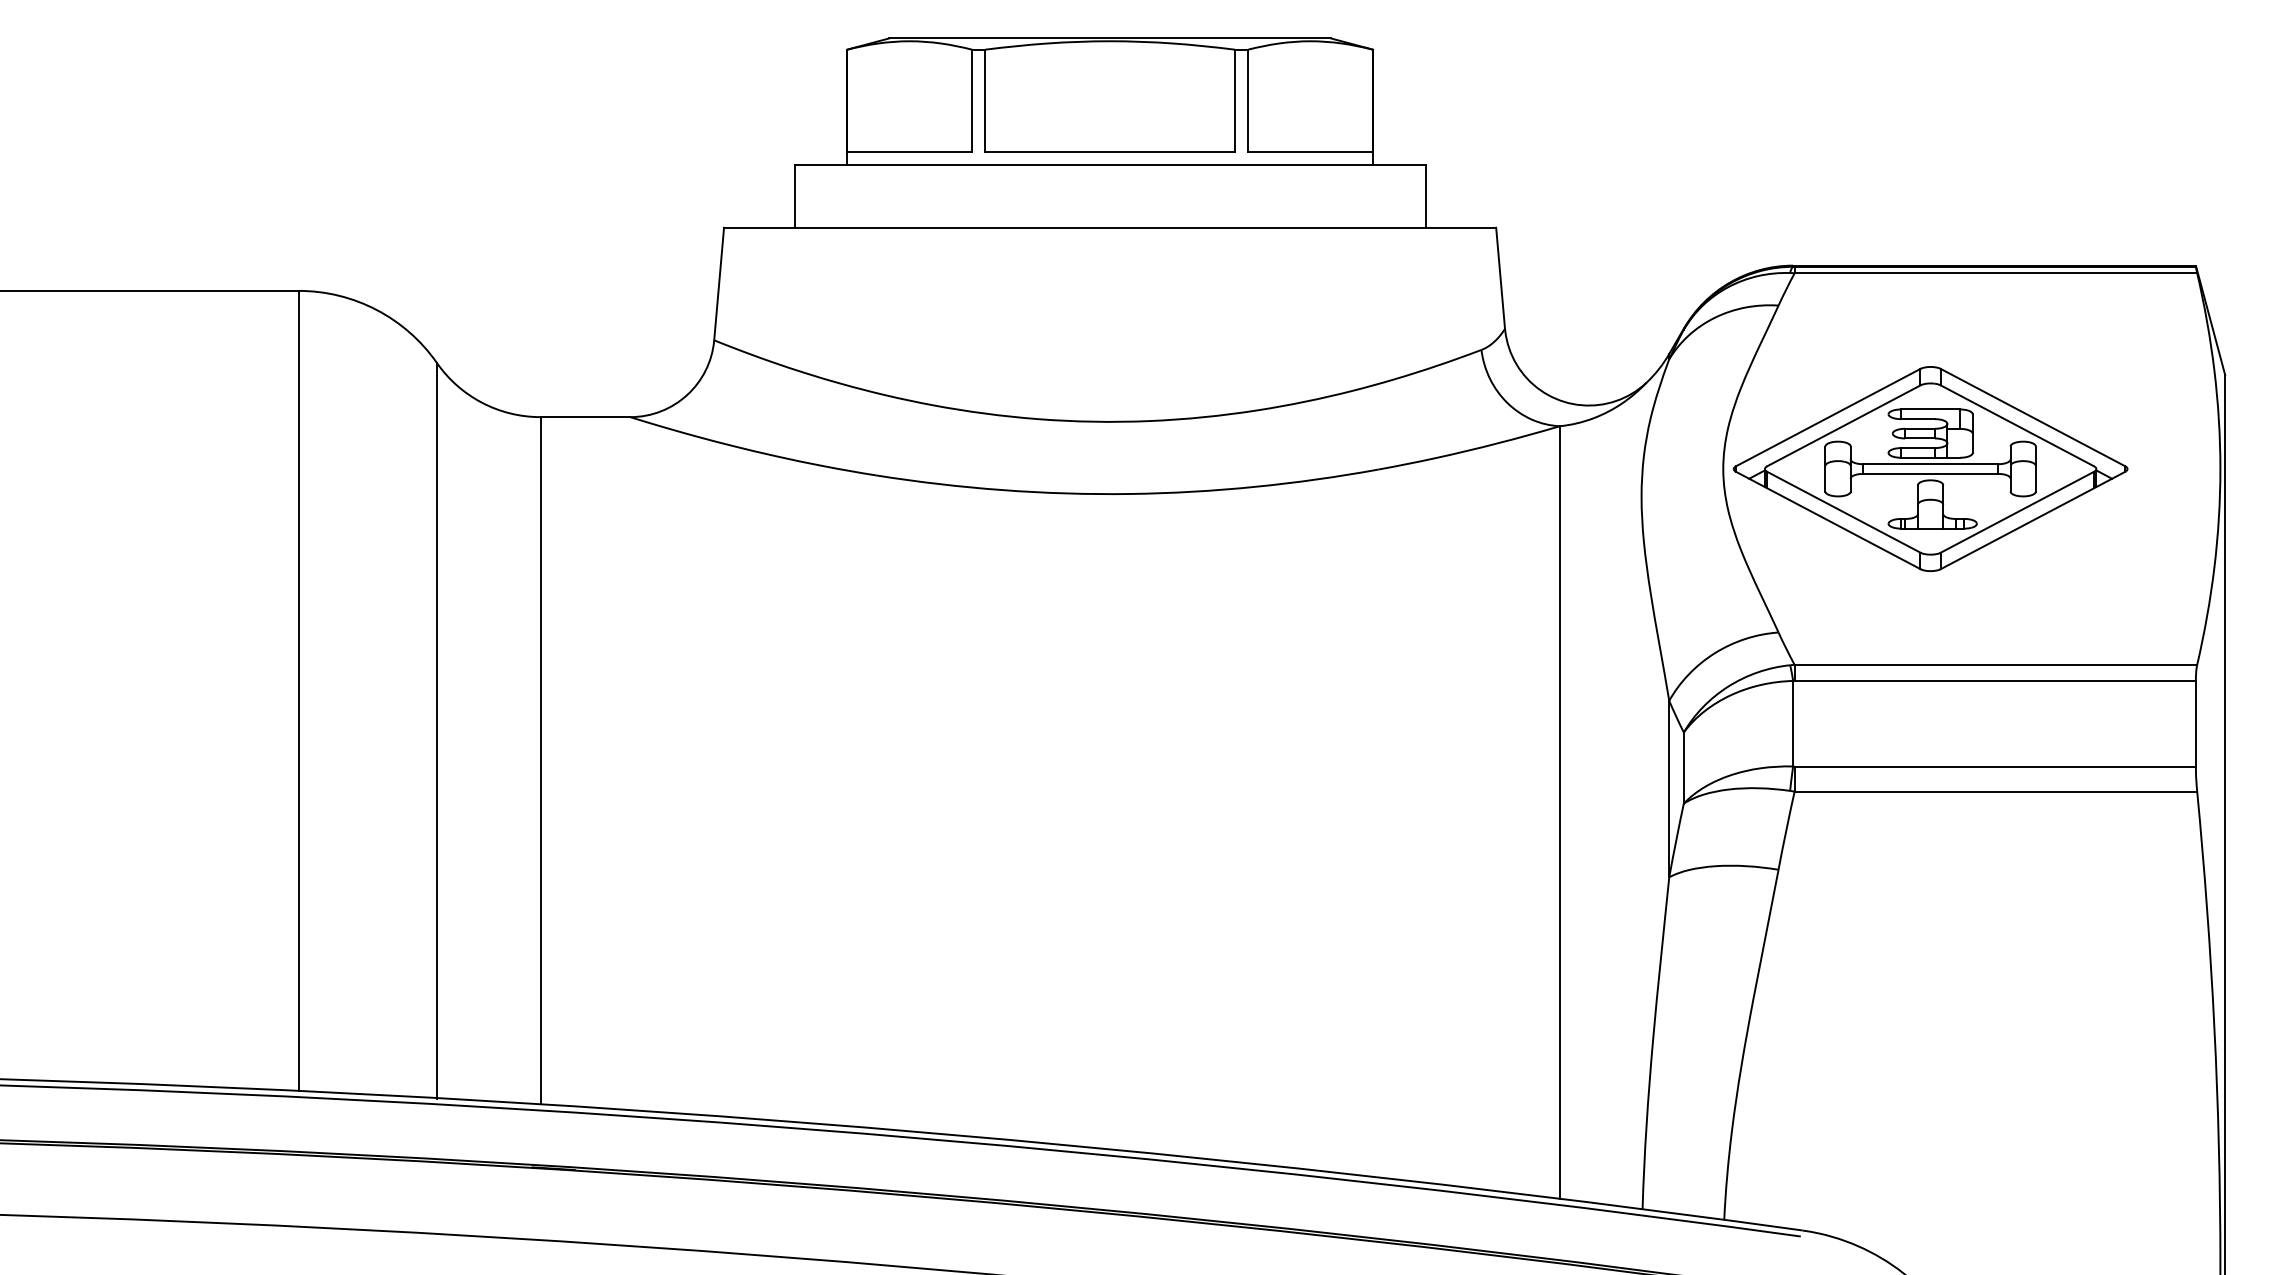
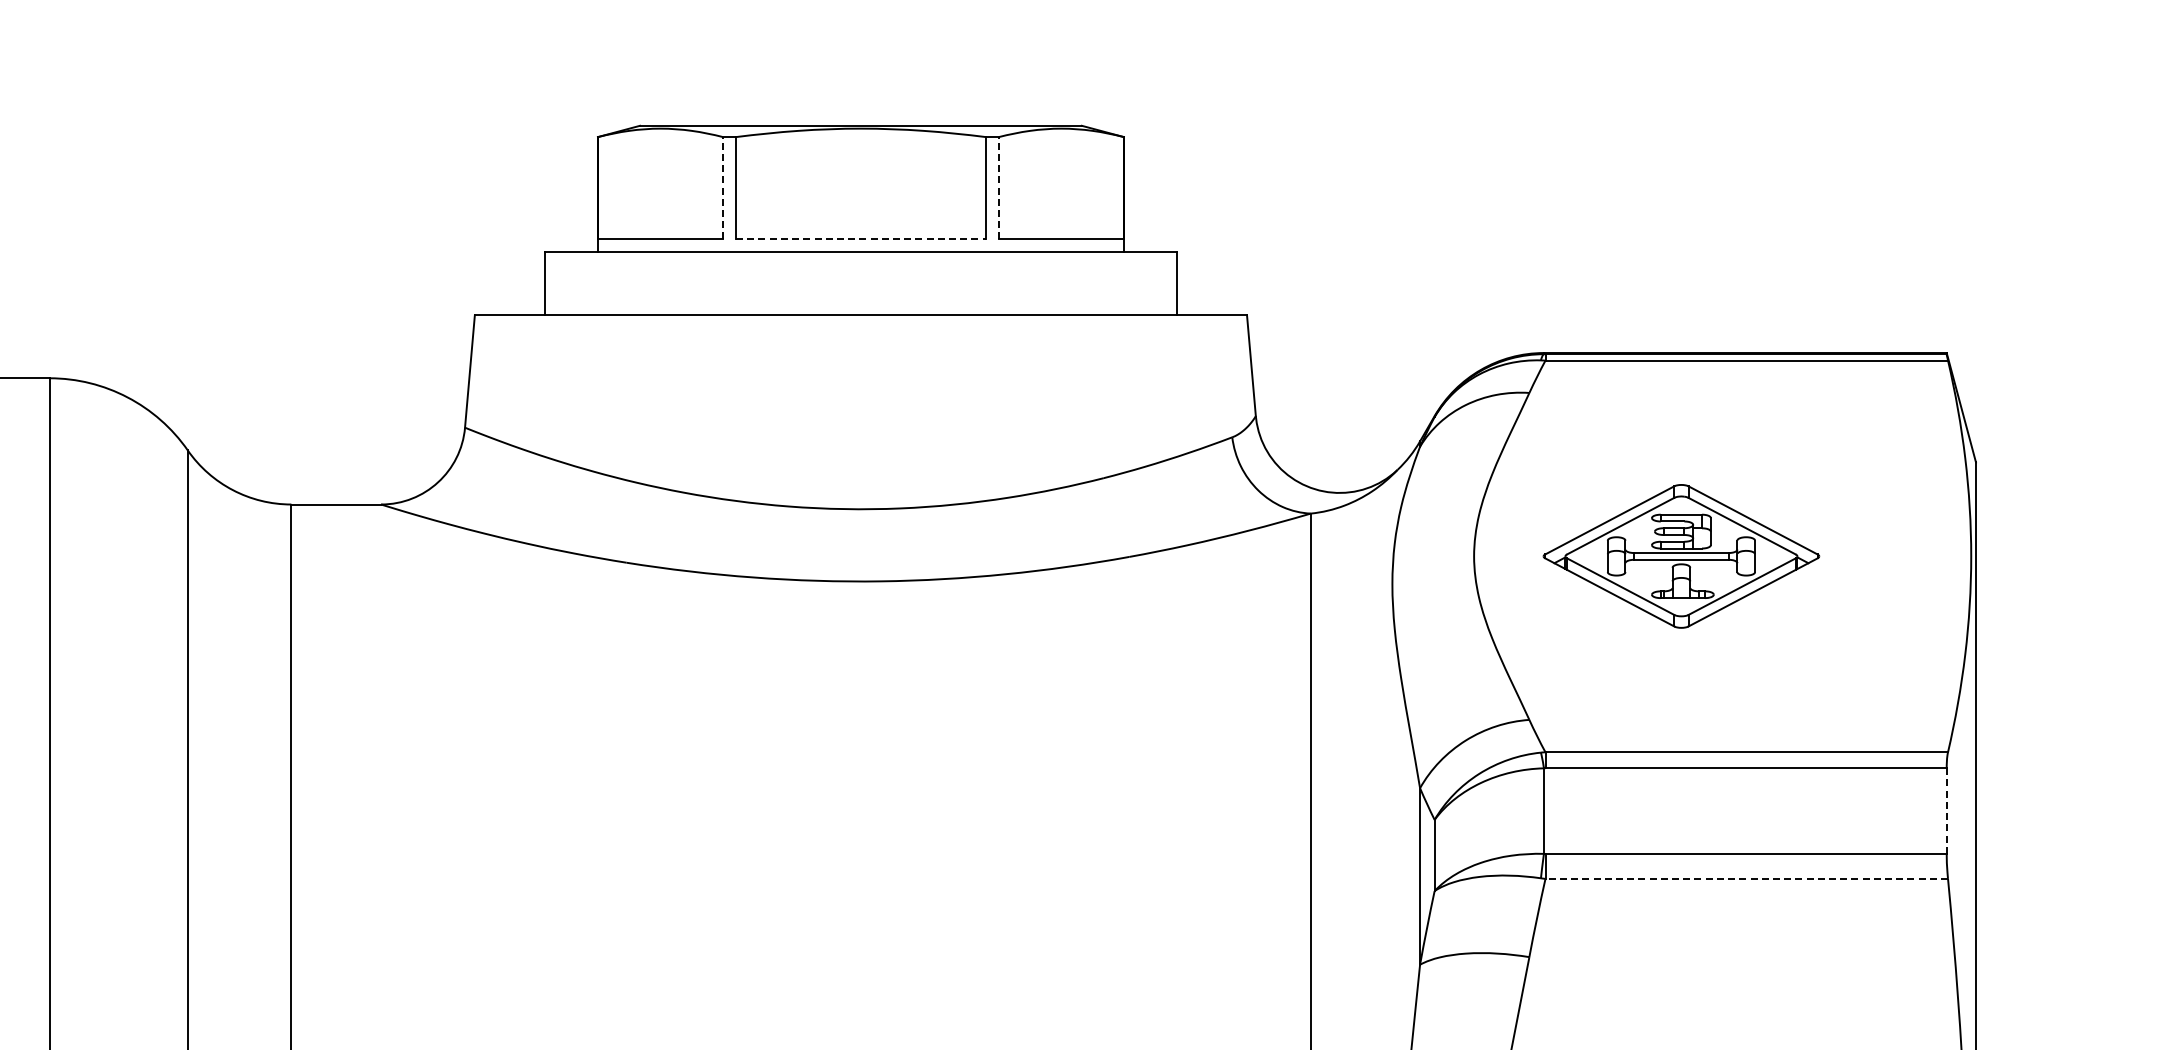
line: (972, 100) -> (723, 187), solid -> dashed
line: (1248, 100) -> (999, 187), solid -> dashed
line: (1110, 152) -> (861, 239), solid -> dashed
part: (1930, 468) -> (1681, 555), size x0.7
line: (2195, 723) -> (1946, 810), solid -> dashed
line: (1995, 791) -> (1746, 878), solid -> dashed

